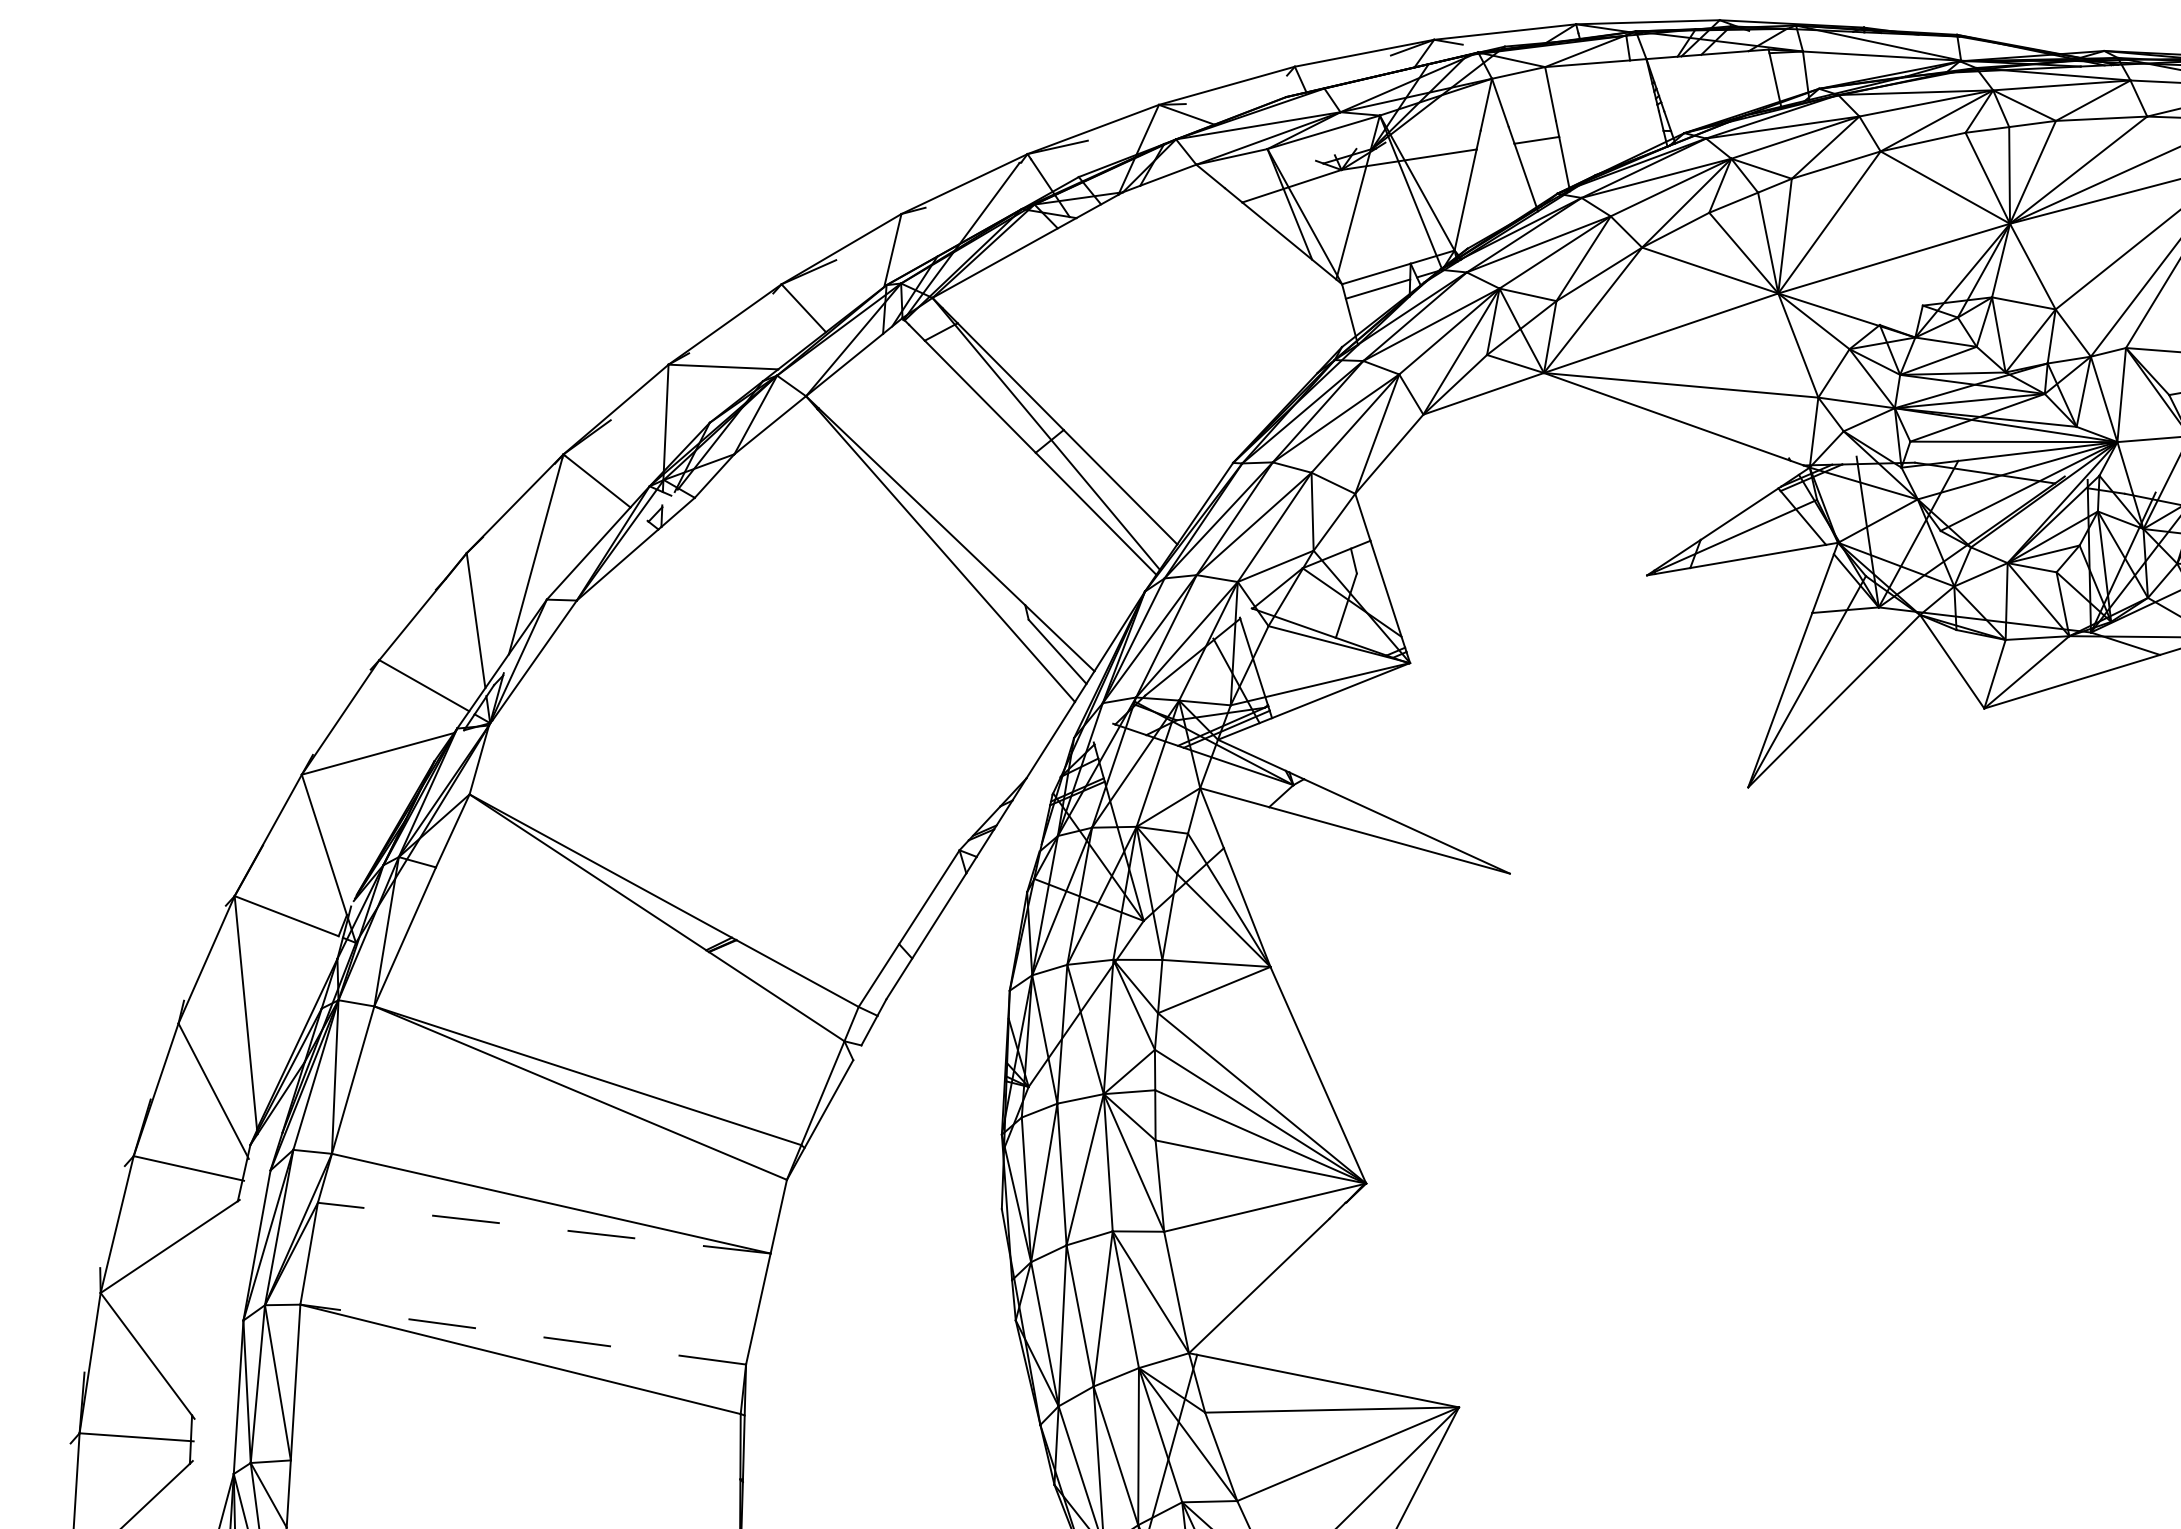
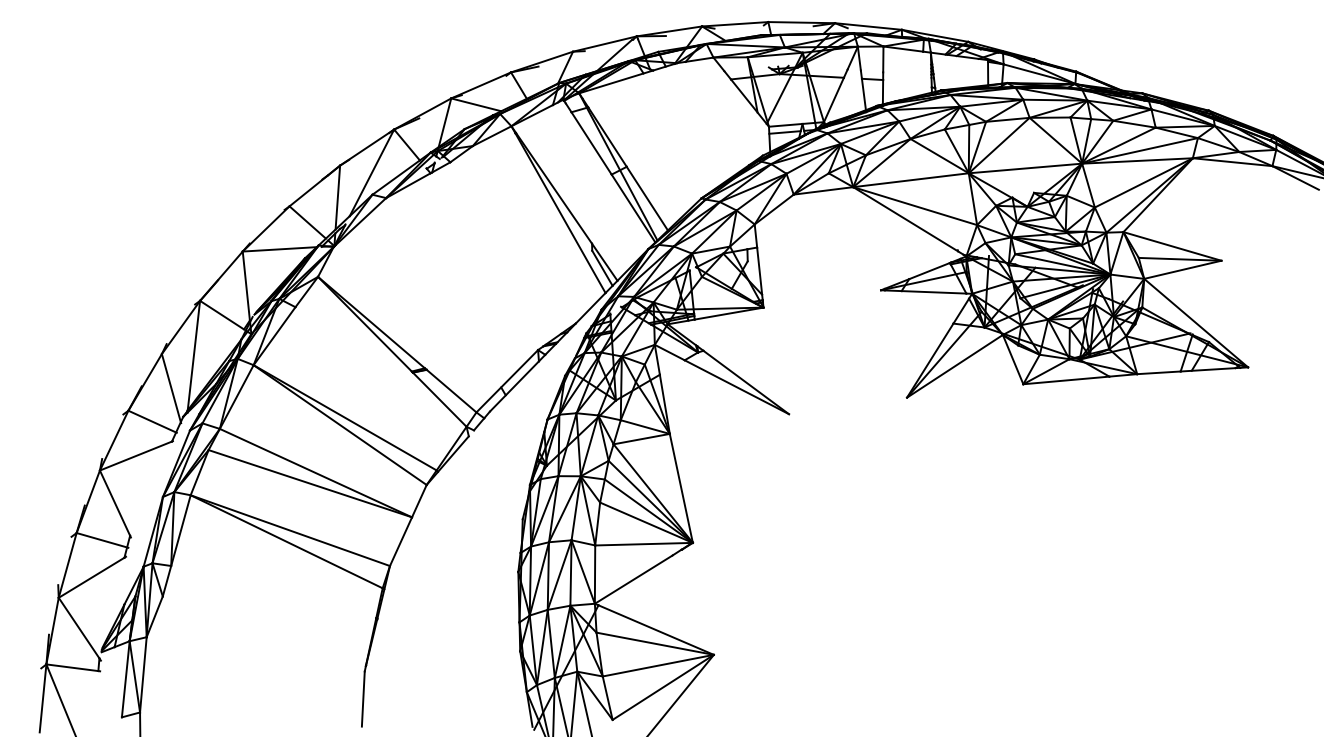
line: (542, 1228) -> (309, 483), dashed -> solid
line: (523, 1334) -> (290, 530), dashed -> solid

